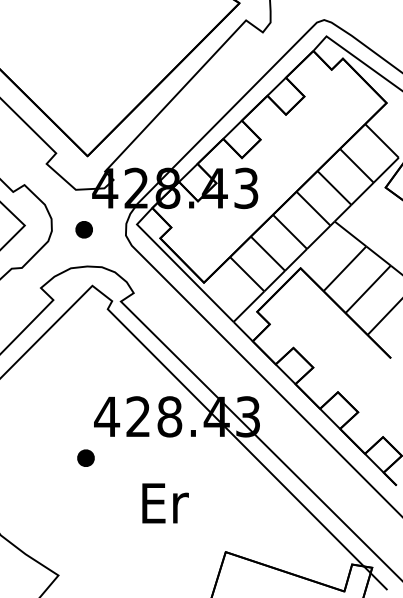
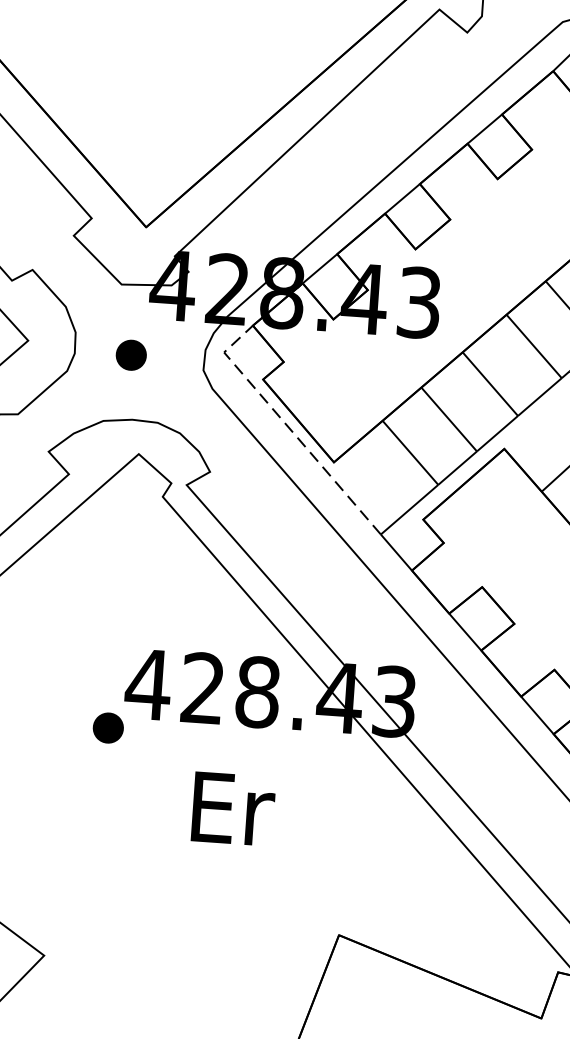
line: (176, 264) -> (288, 427), solid -> dashed
part: (85, 457) -> (107, 726), moved
text: (165, 503) -> (233, 809), moved

